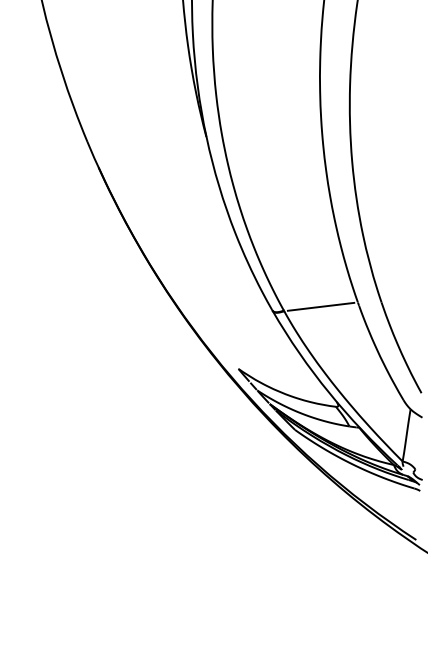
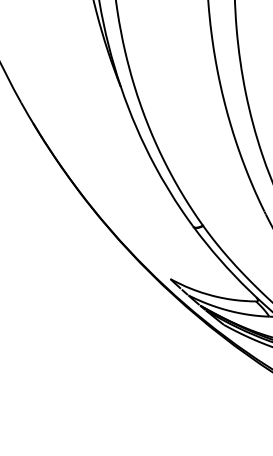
line: (320, 306) -> (233, 218), removed

